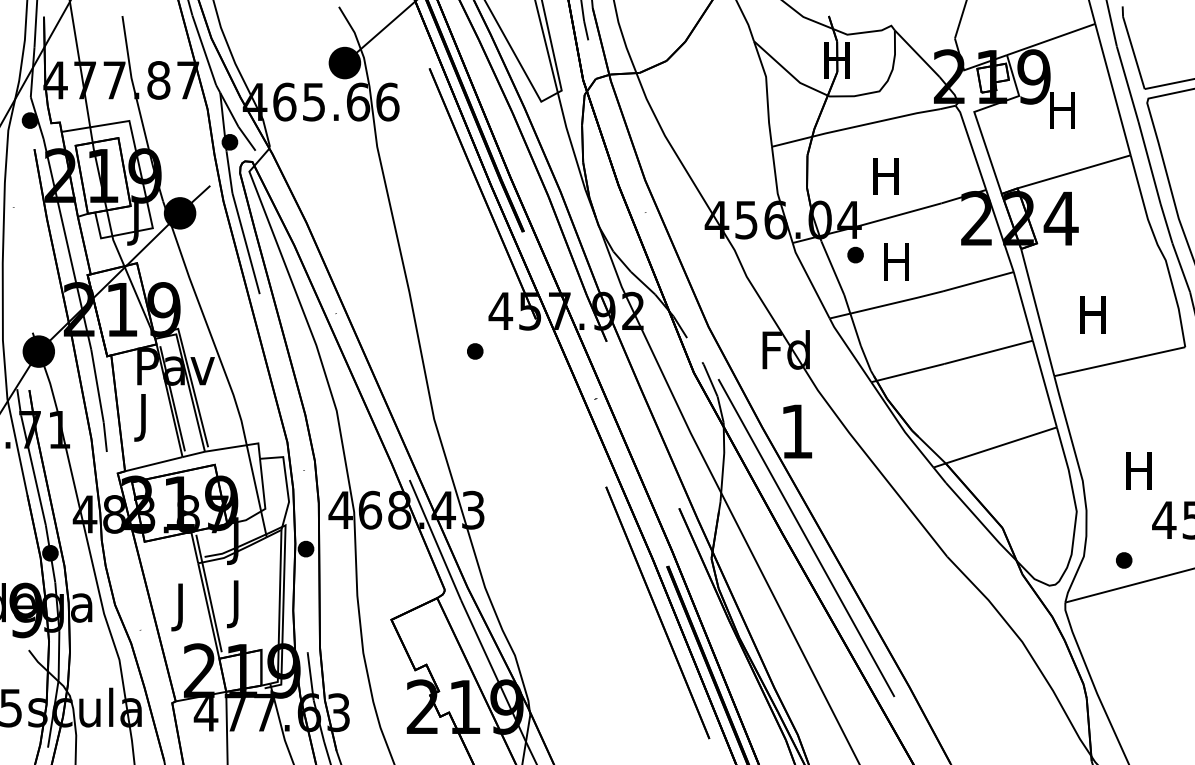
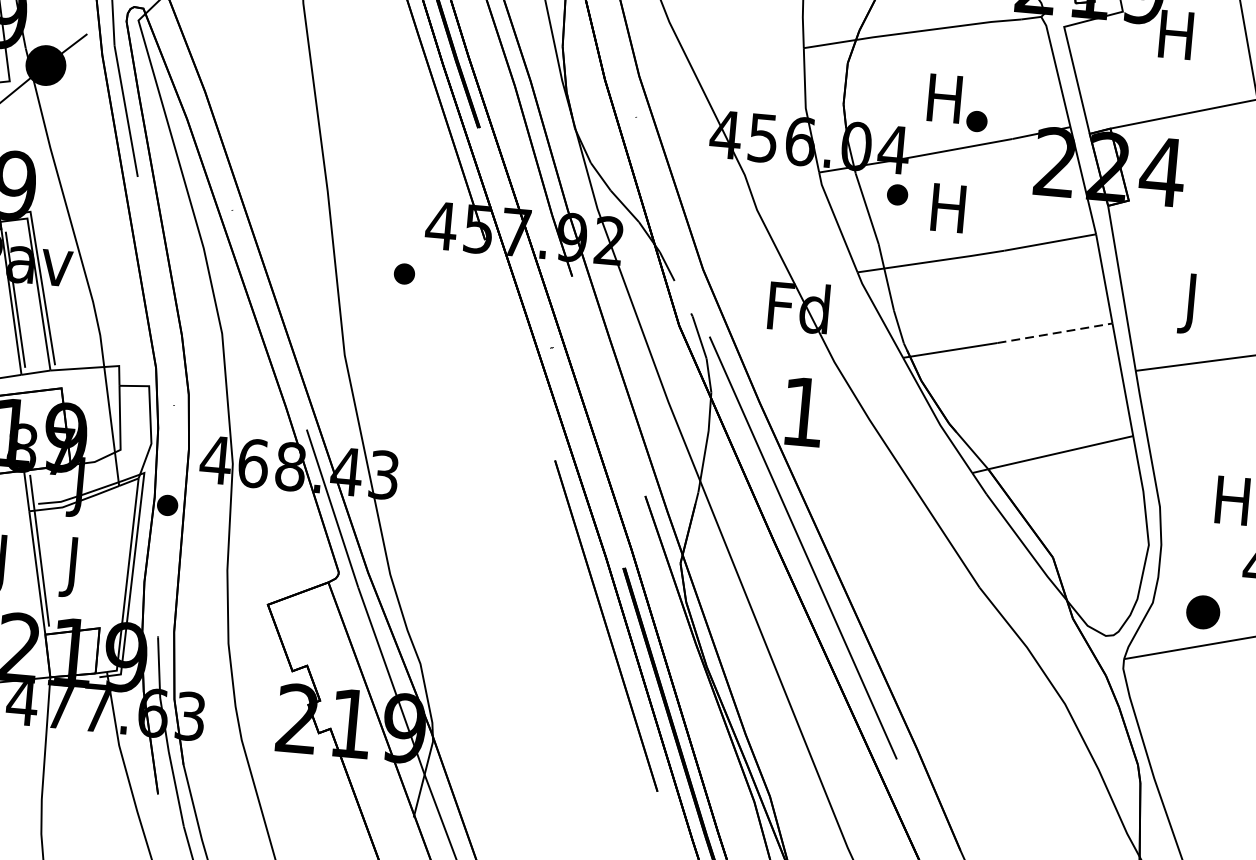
part: (912, 191) -> (976, 120), added
text: (1092, 319) -> (1190, 303), H -> J
line: (988, 352) -> (1054, 333), solid -> dashed
part: (1124, 560) -> (1203, 612), size x1.6

